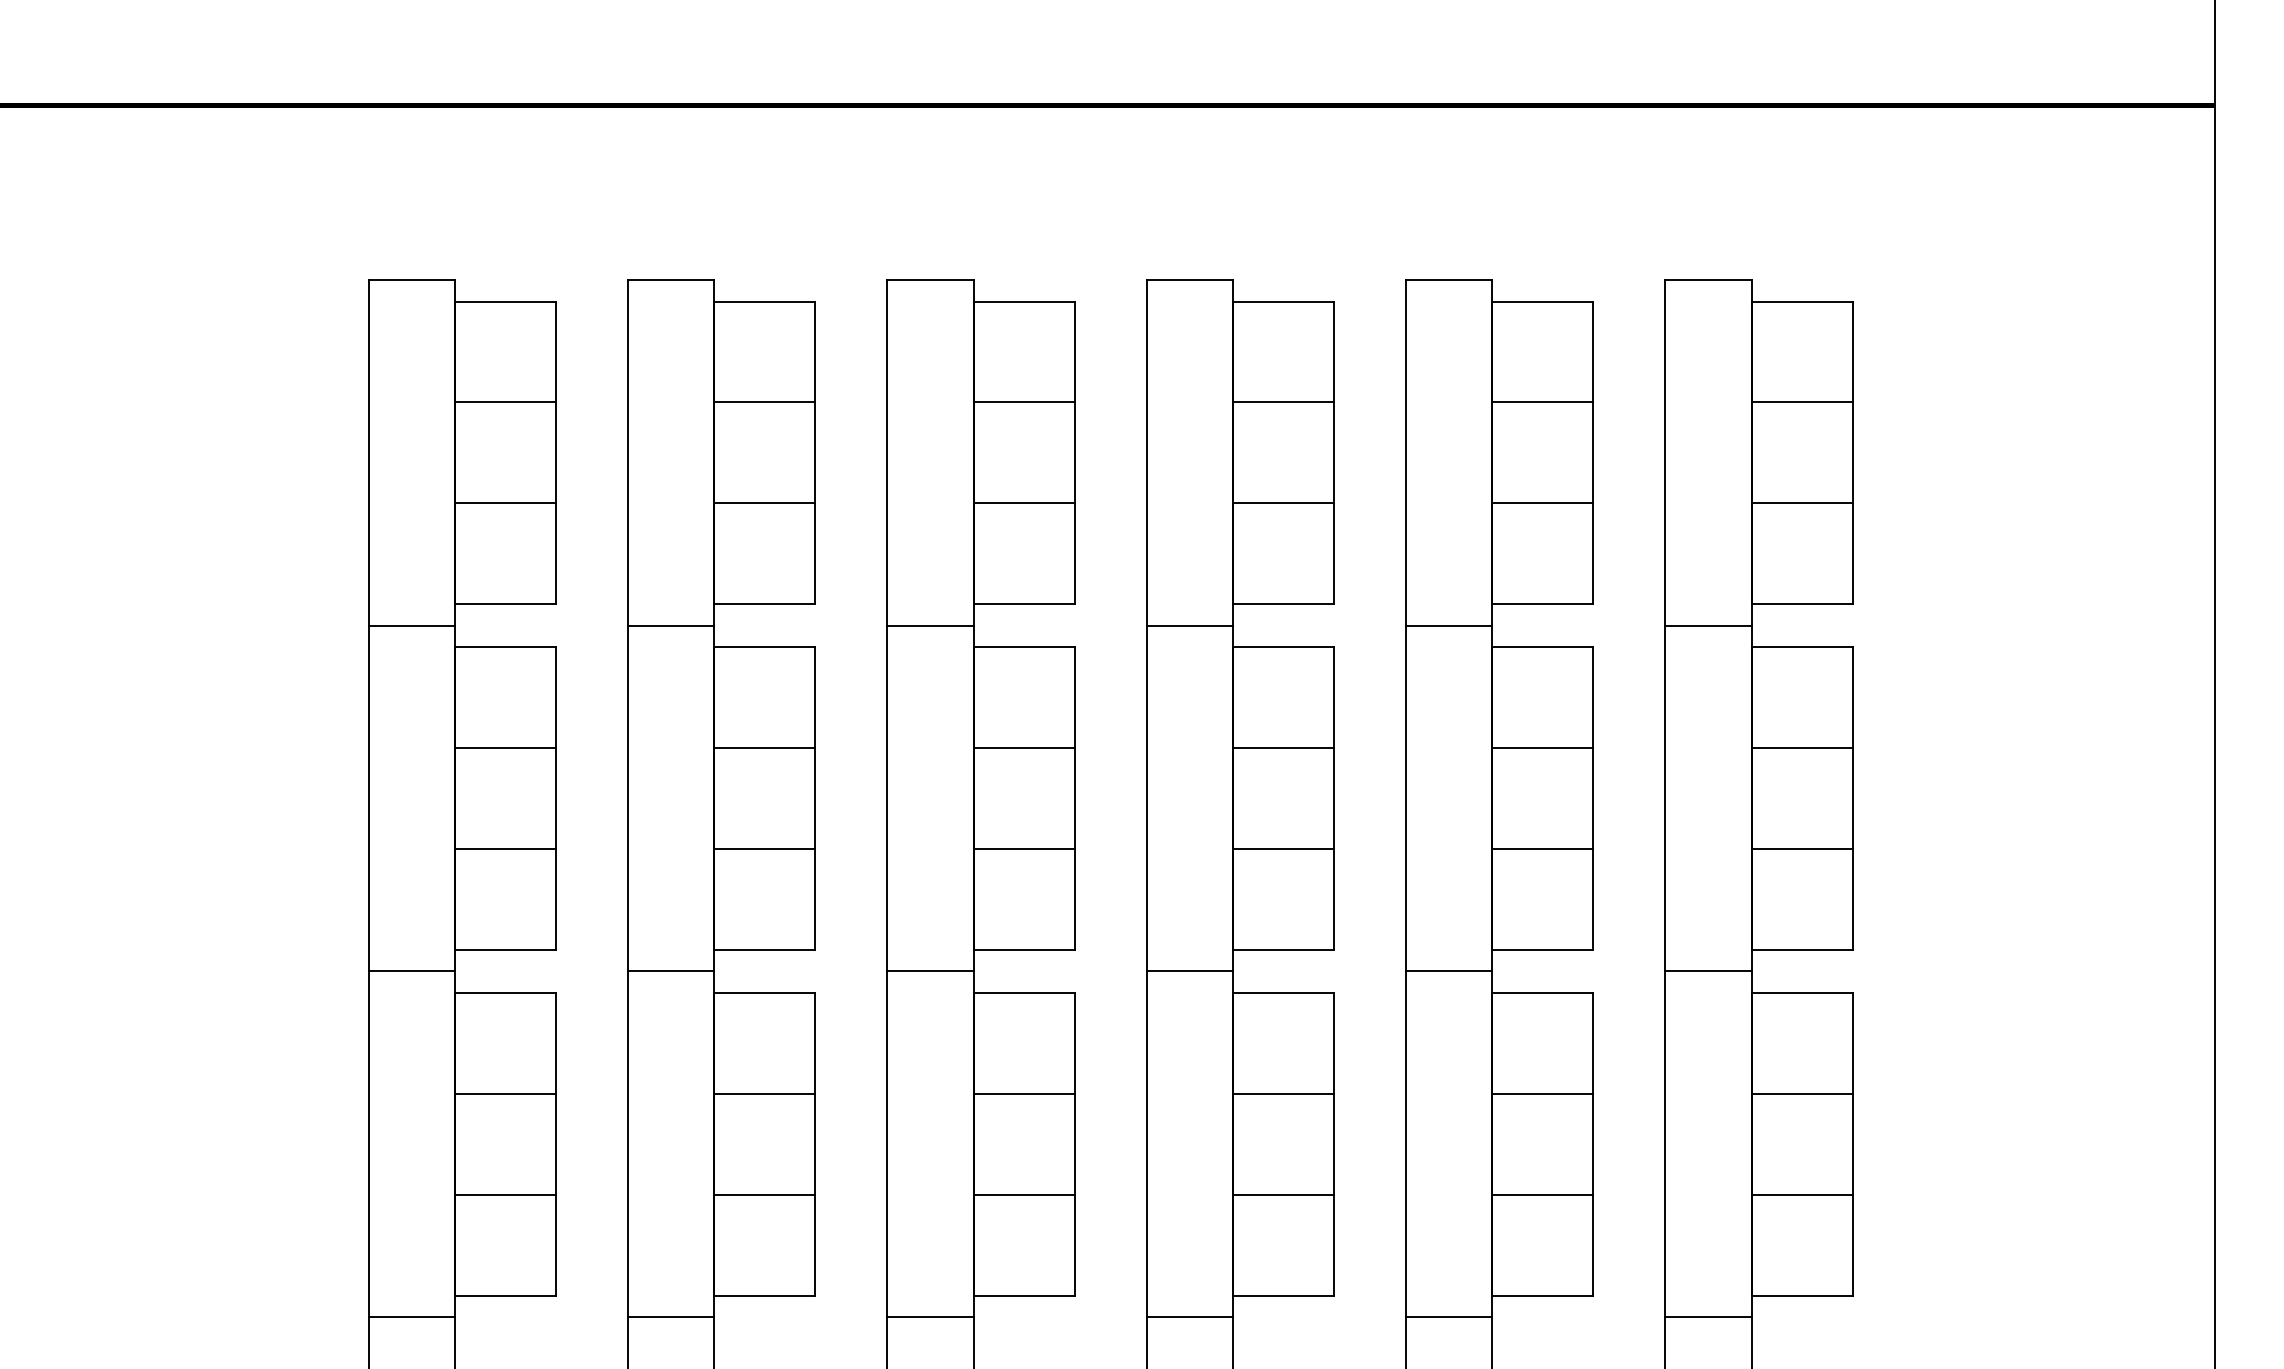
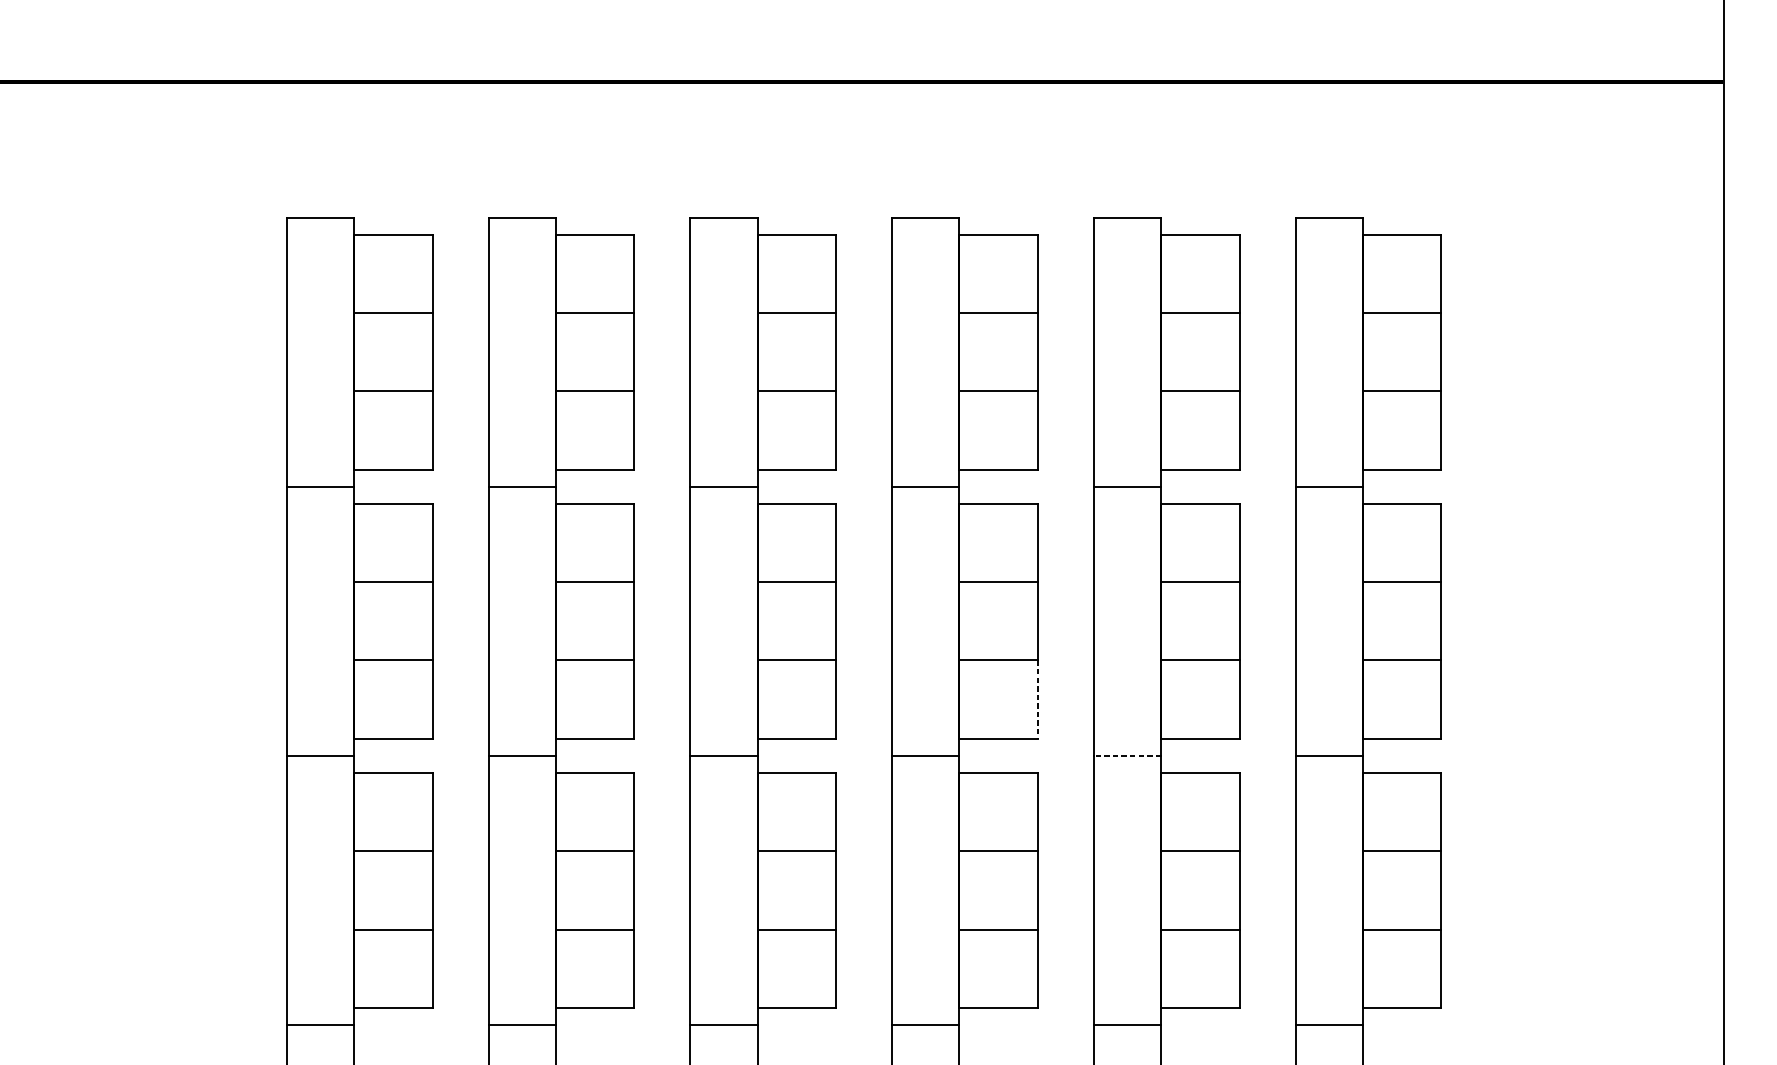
line: (1333, 899) -> (1037, 699), solid -> dashed
line: (1448, 971) -> (1126, 755), solid -> dashed

